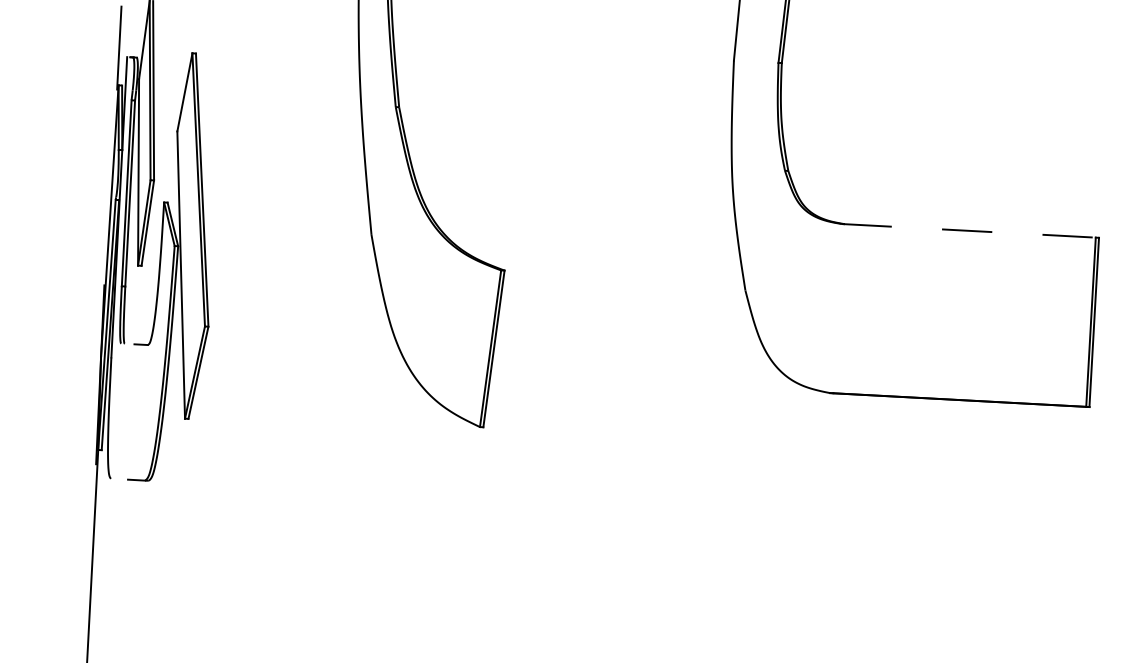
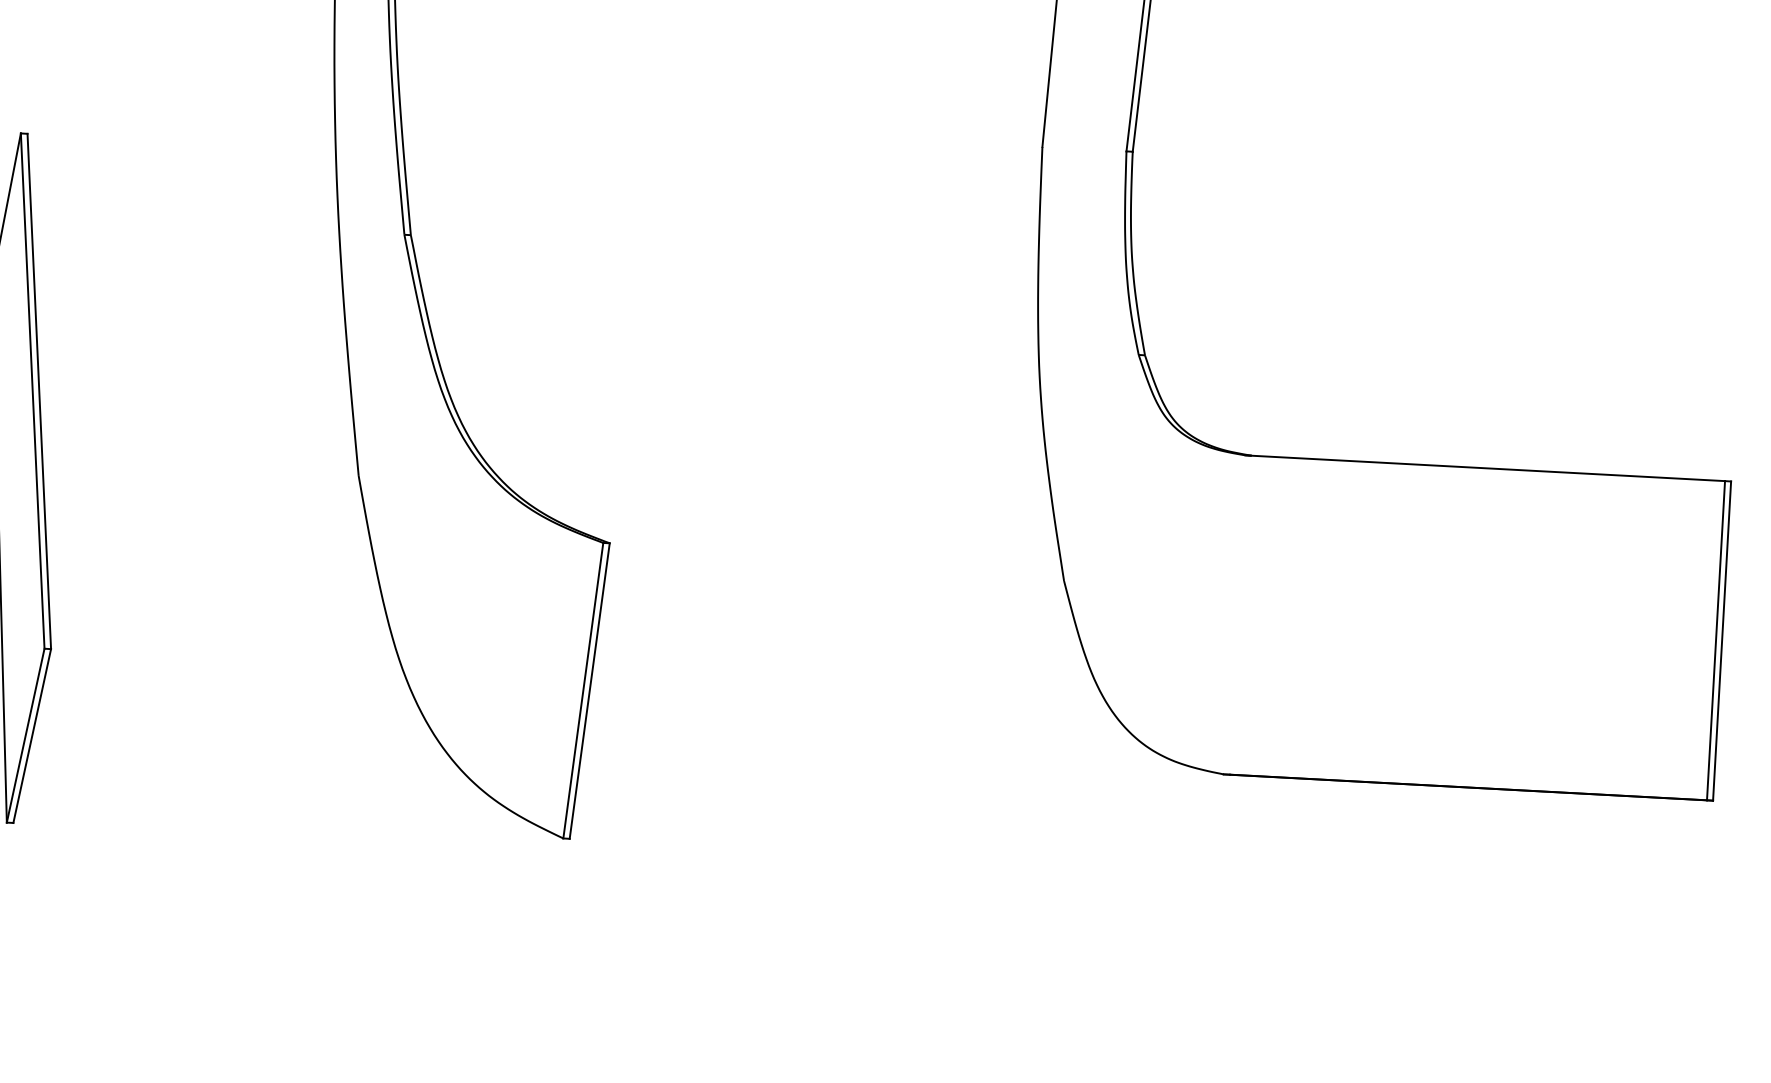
line: (969, 230) -> (1486, 467), dashed -> solid

